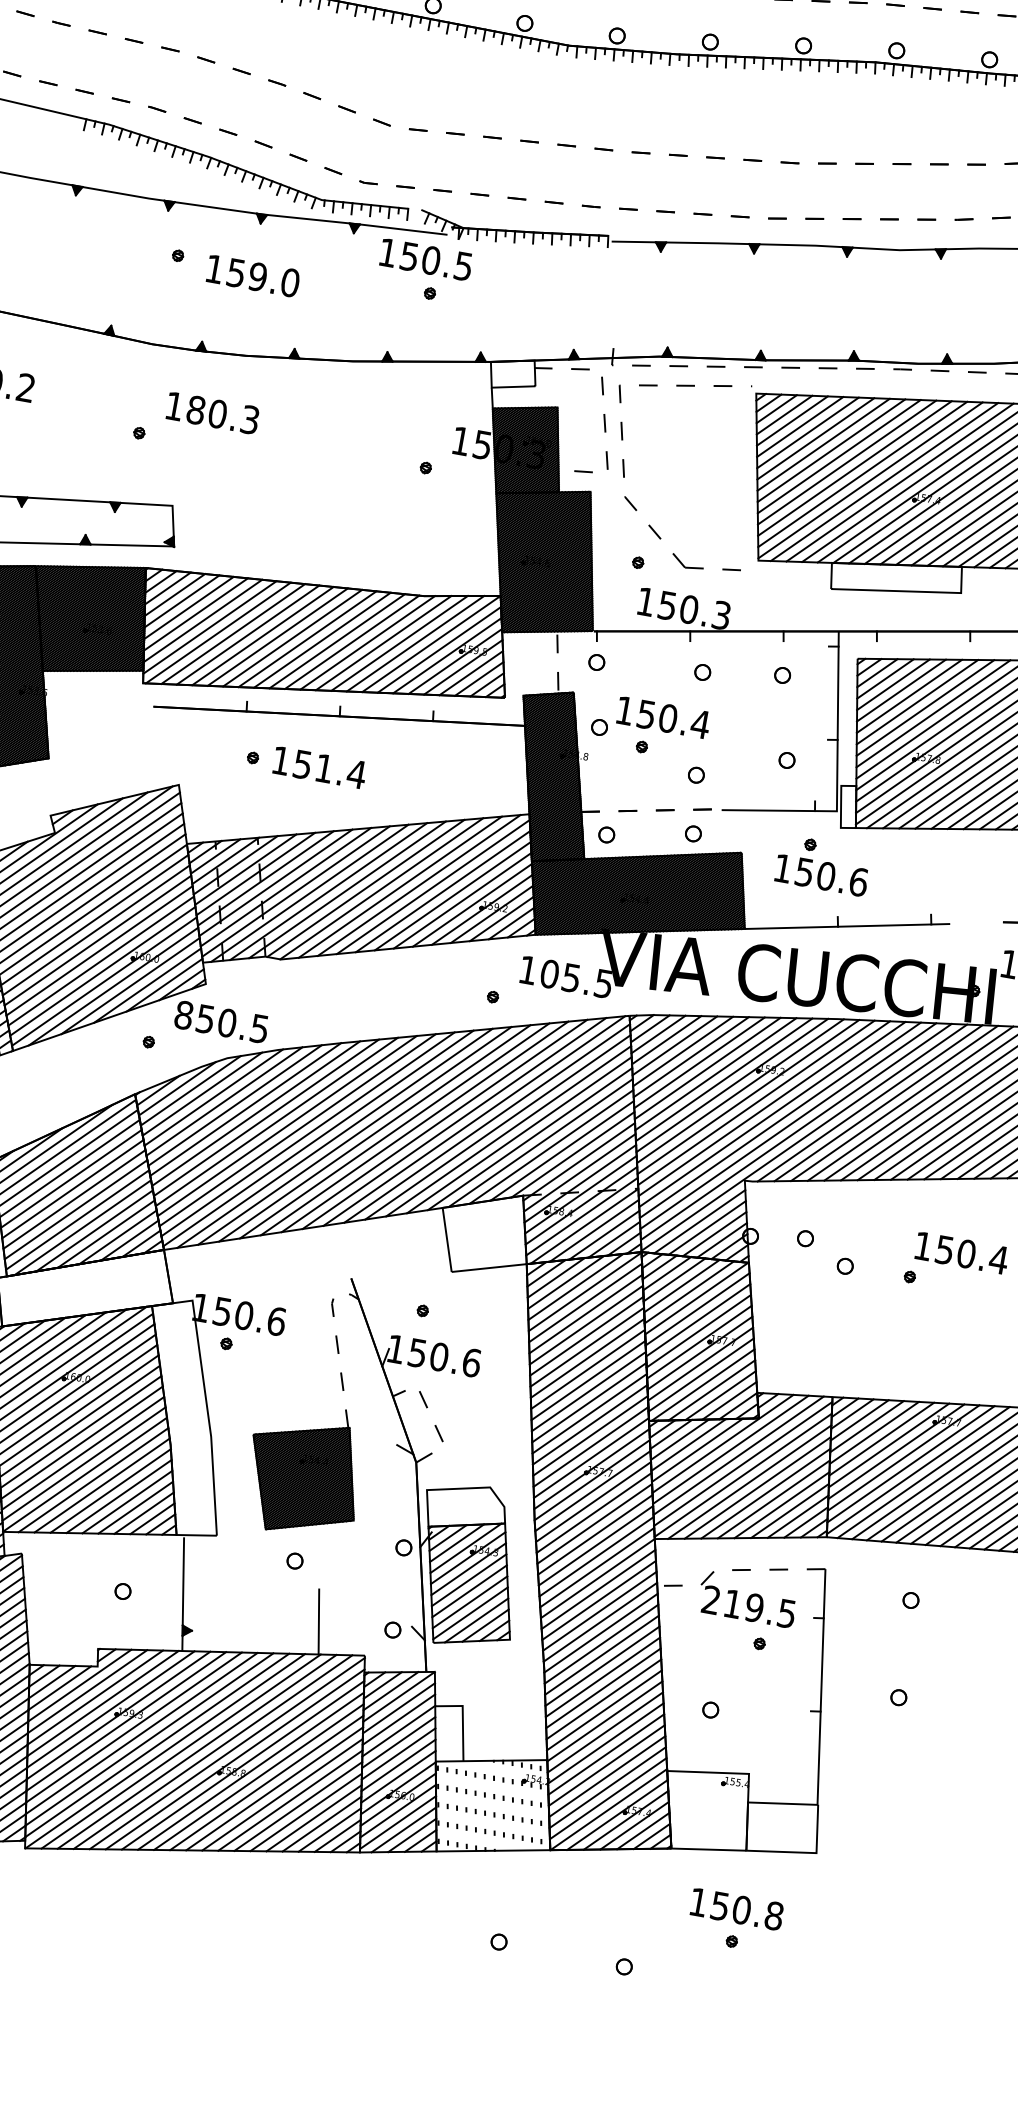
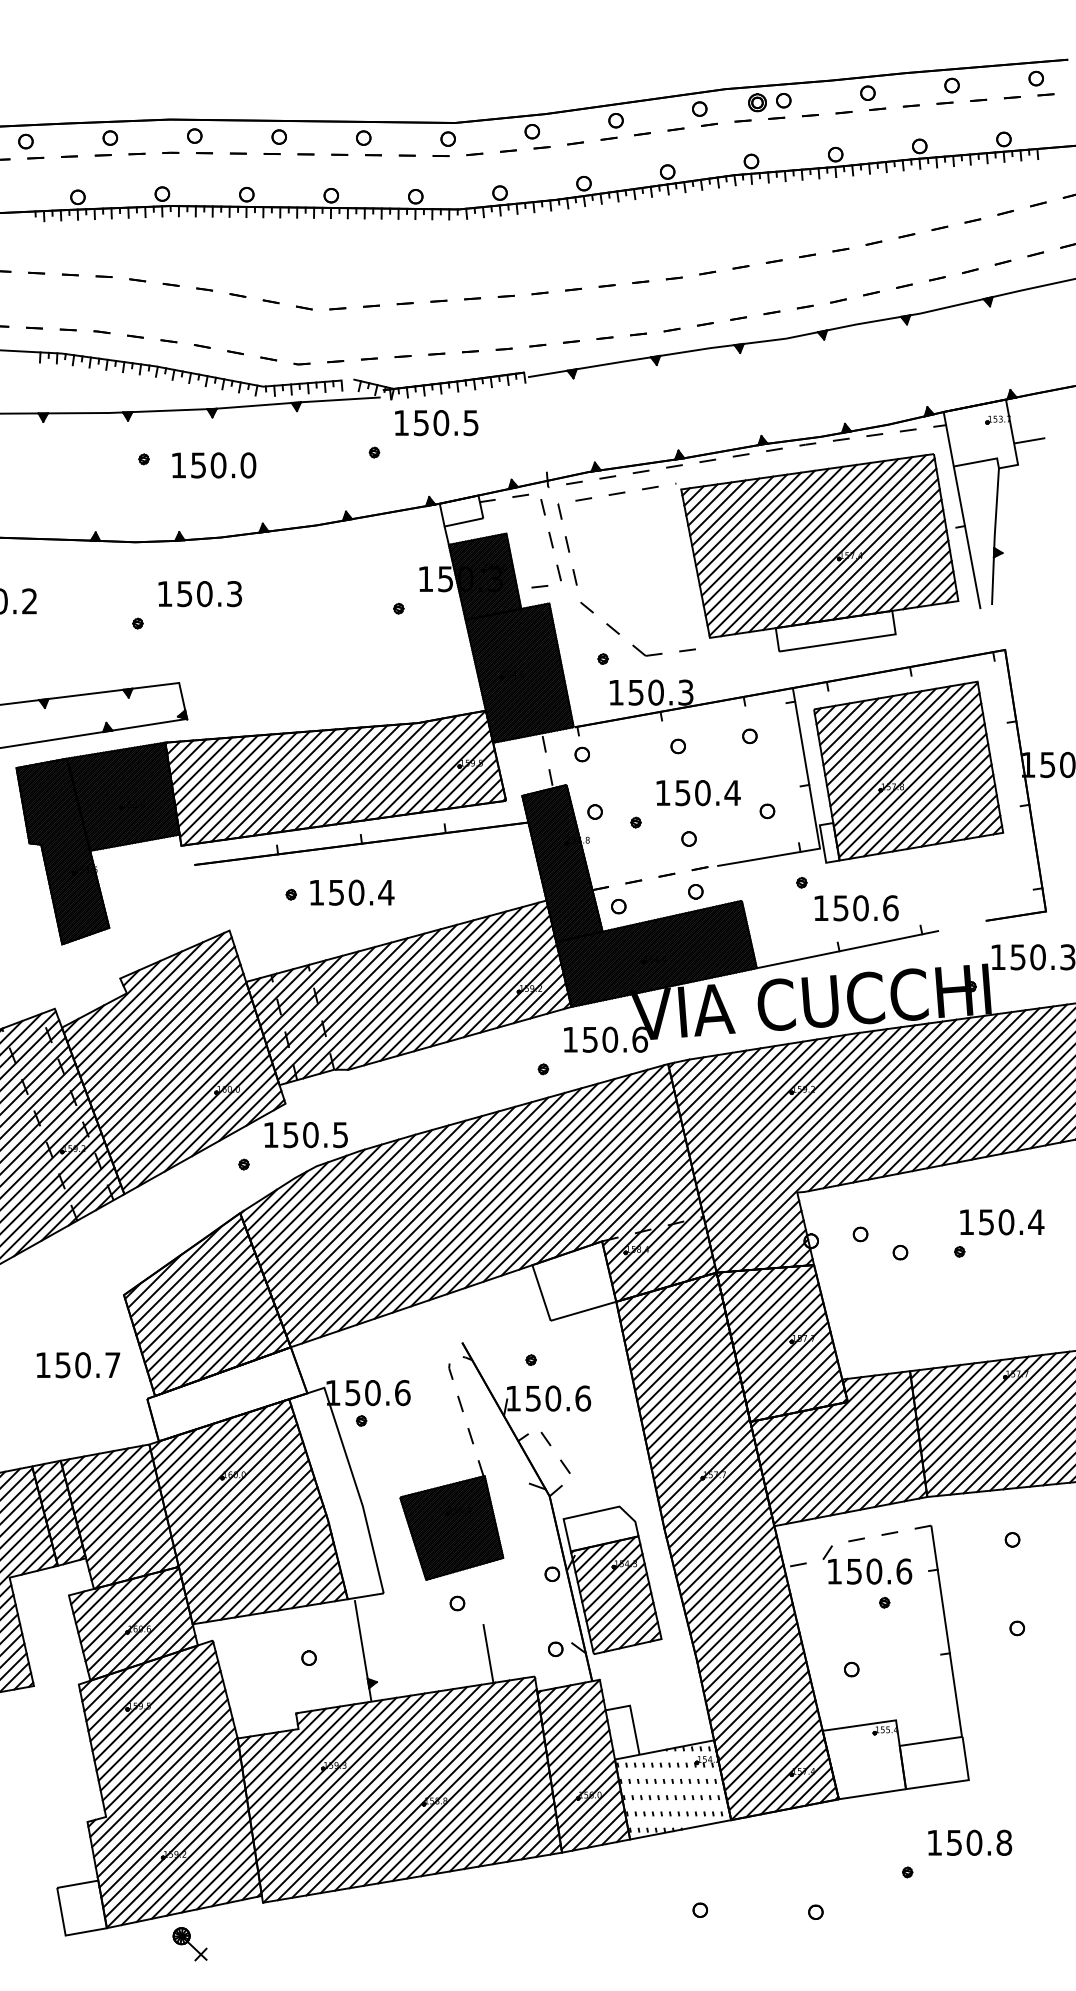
text: (425, 260) -> (436, 423), moved
text: (257, 277) -> (218, 465), 159.0 -> 150.0
text: (195, 410) -> (184, 594), 180.3 -> 150.3
text: (663, 718) -> (698, 793), moved
text: (324, 768) -> (356, 892), 151.4 -> 150.4
text: (821, 875) -> (856, 908), moved
text: (577, 978) -> (615, 1039), 105.5 -> 150.6
text: (183, 1015) -> (270, 1135), 850.5 -> 150.5
text: (749, 1606) -> (869, 1571), 219.5 -> 150.6
text: (737, 1908) -> (970, 1842), moved

